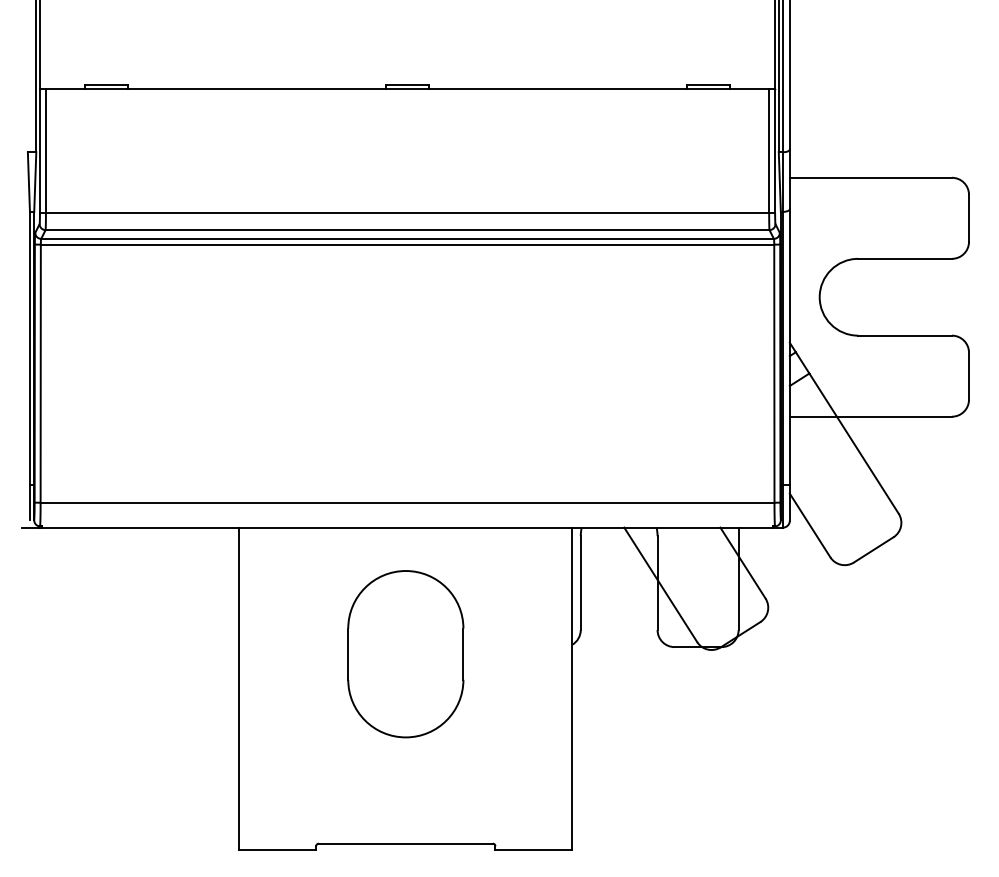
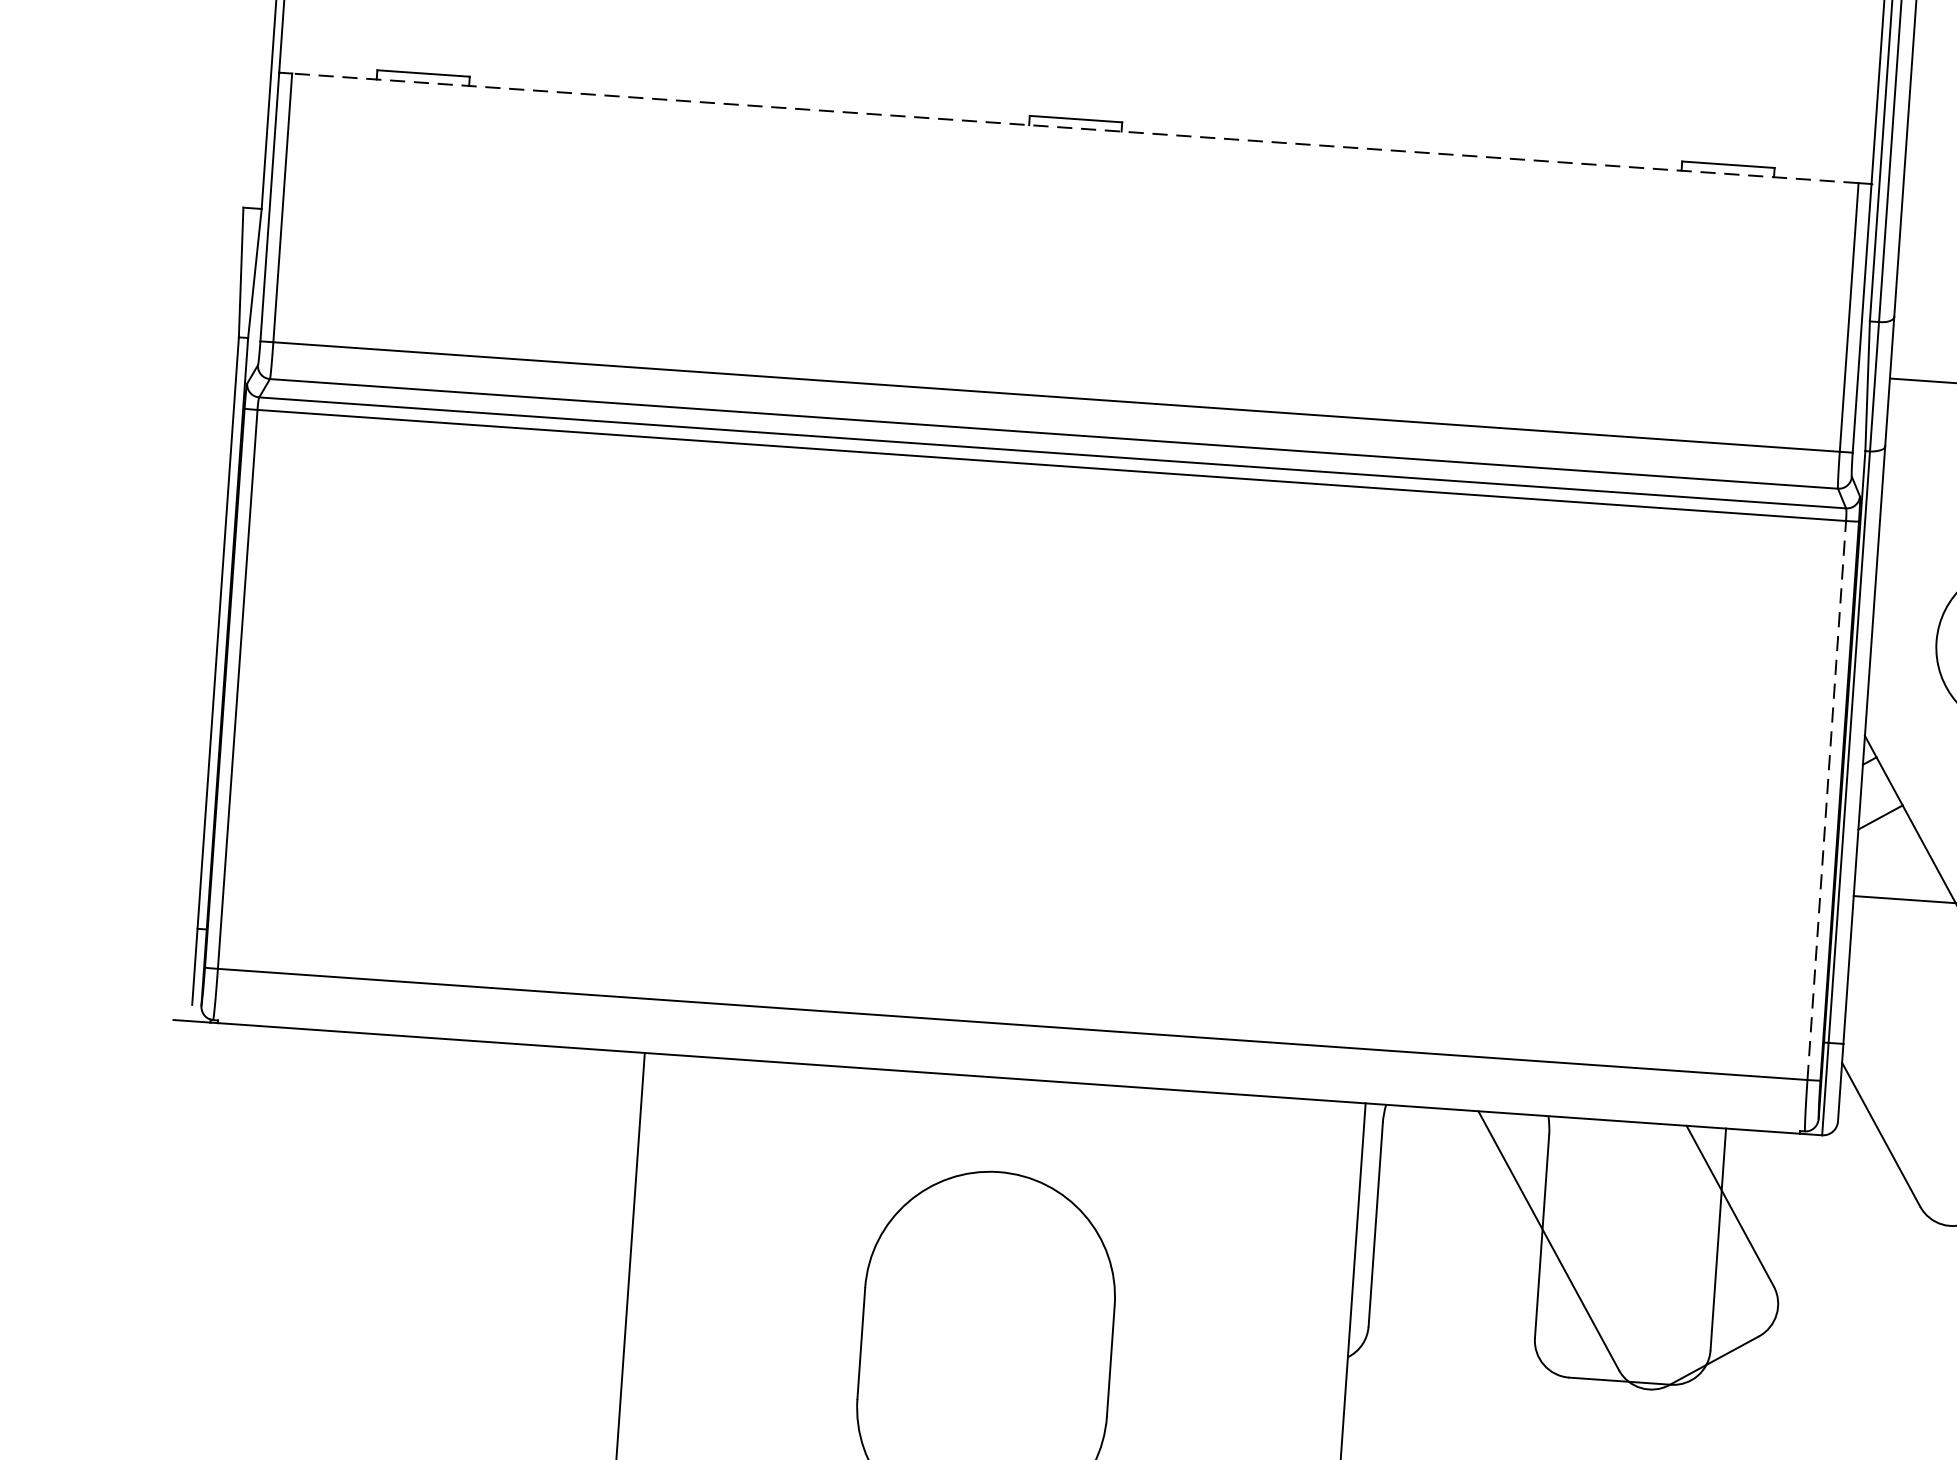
line: (407, 89) -> (1075, 129), solid -> dashed
line: (774, 373) -> (1827, 800), solid -> dashed

